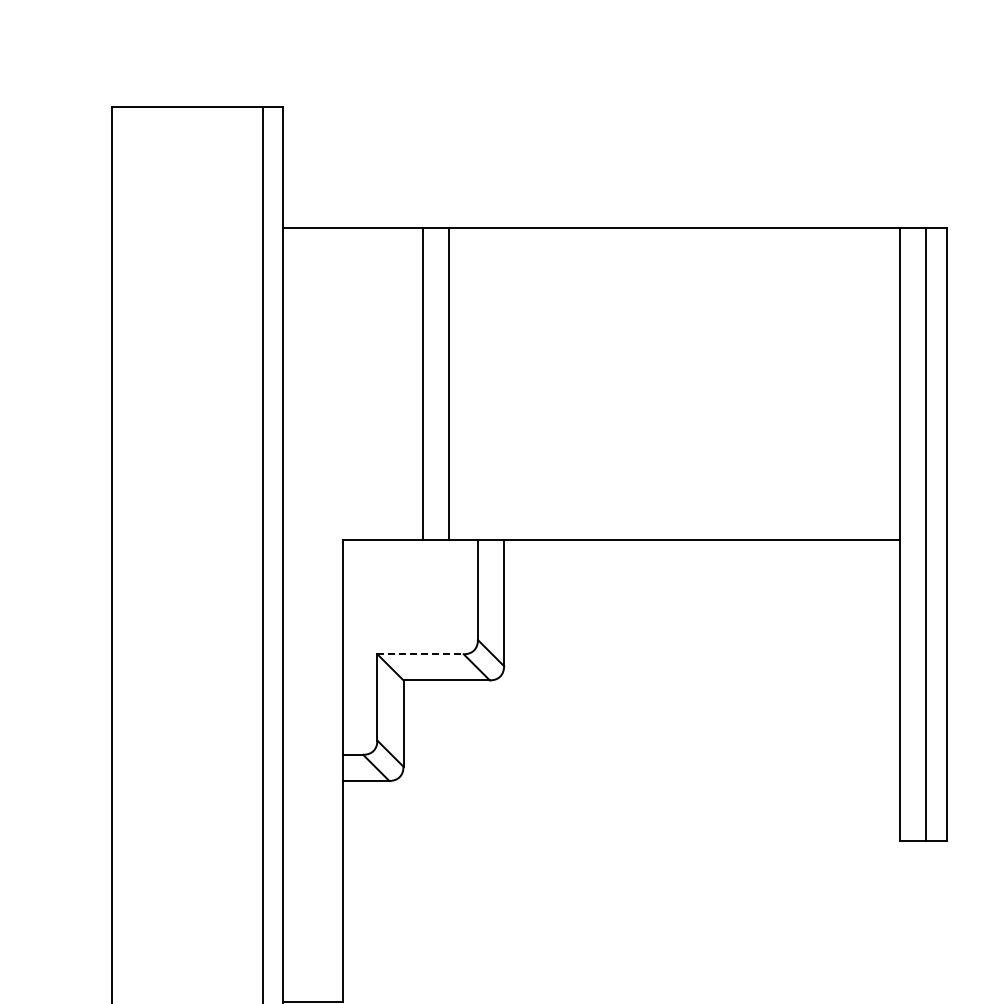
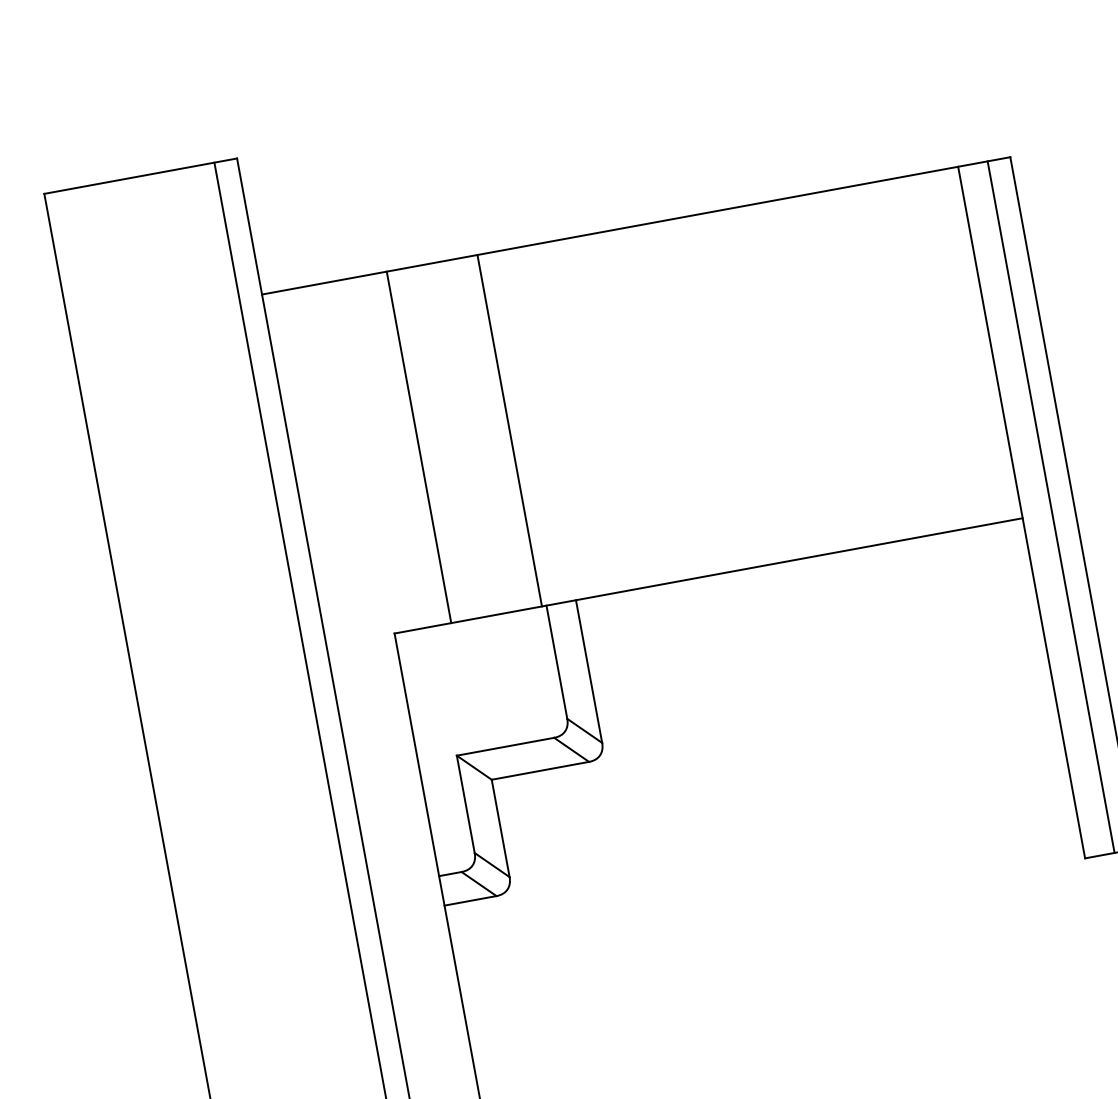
line: (422, 383) -> (509, 430), moved
line: (449, 383) -> (419, 447), moved
line: (421, 654) -> (506, 746), dashed -> solid

